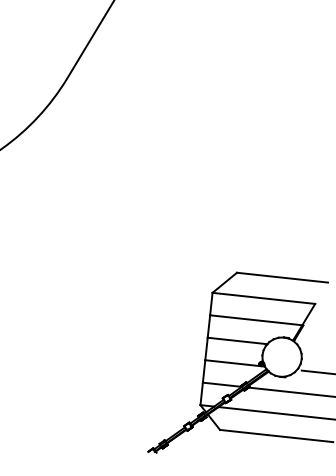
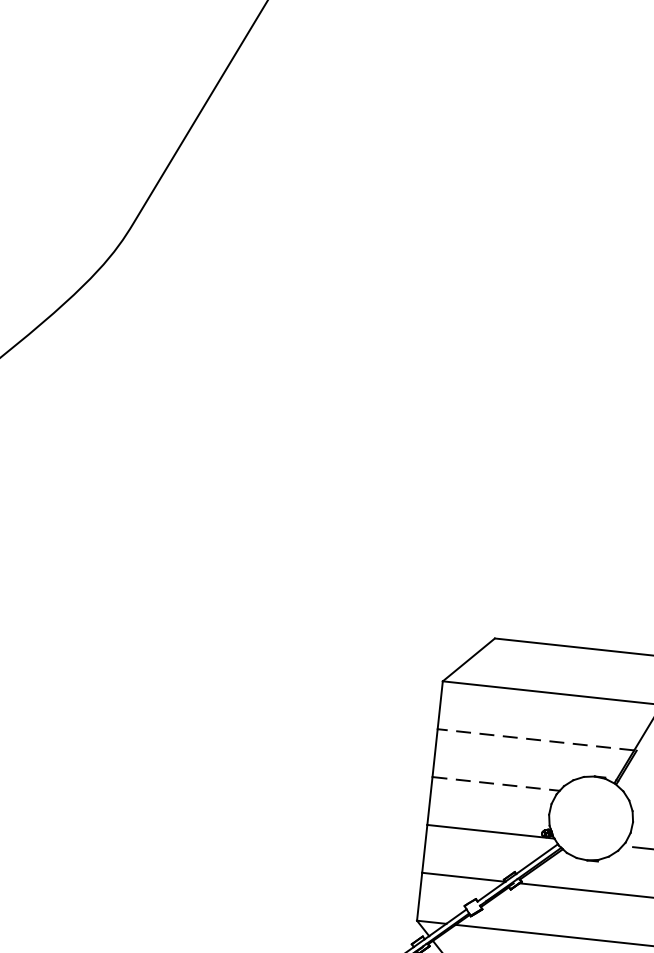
line: (255, 320) -> (534, 740), solid -> dashed
line: (238, 341) -> (498, 785), solid -> dashed

